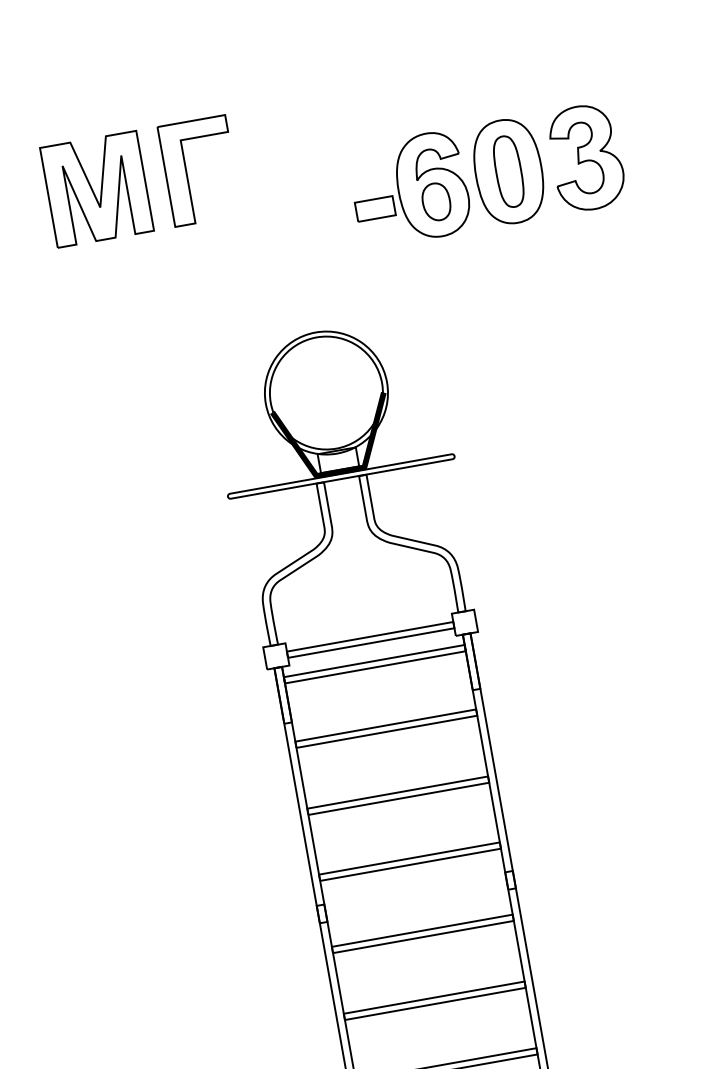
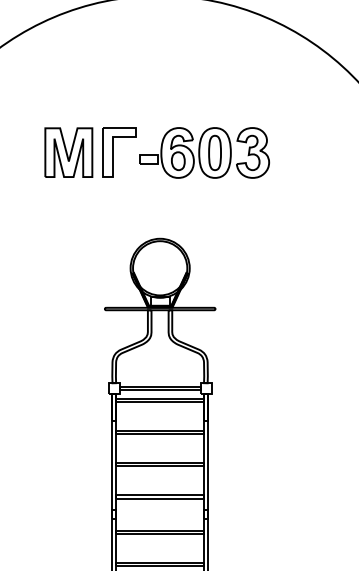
part: (486, 174) -> (204, 152), moved

